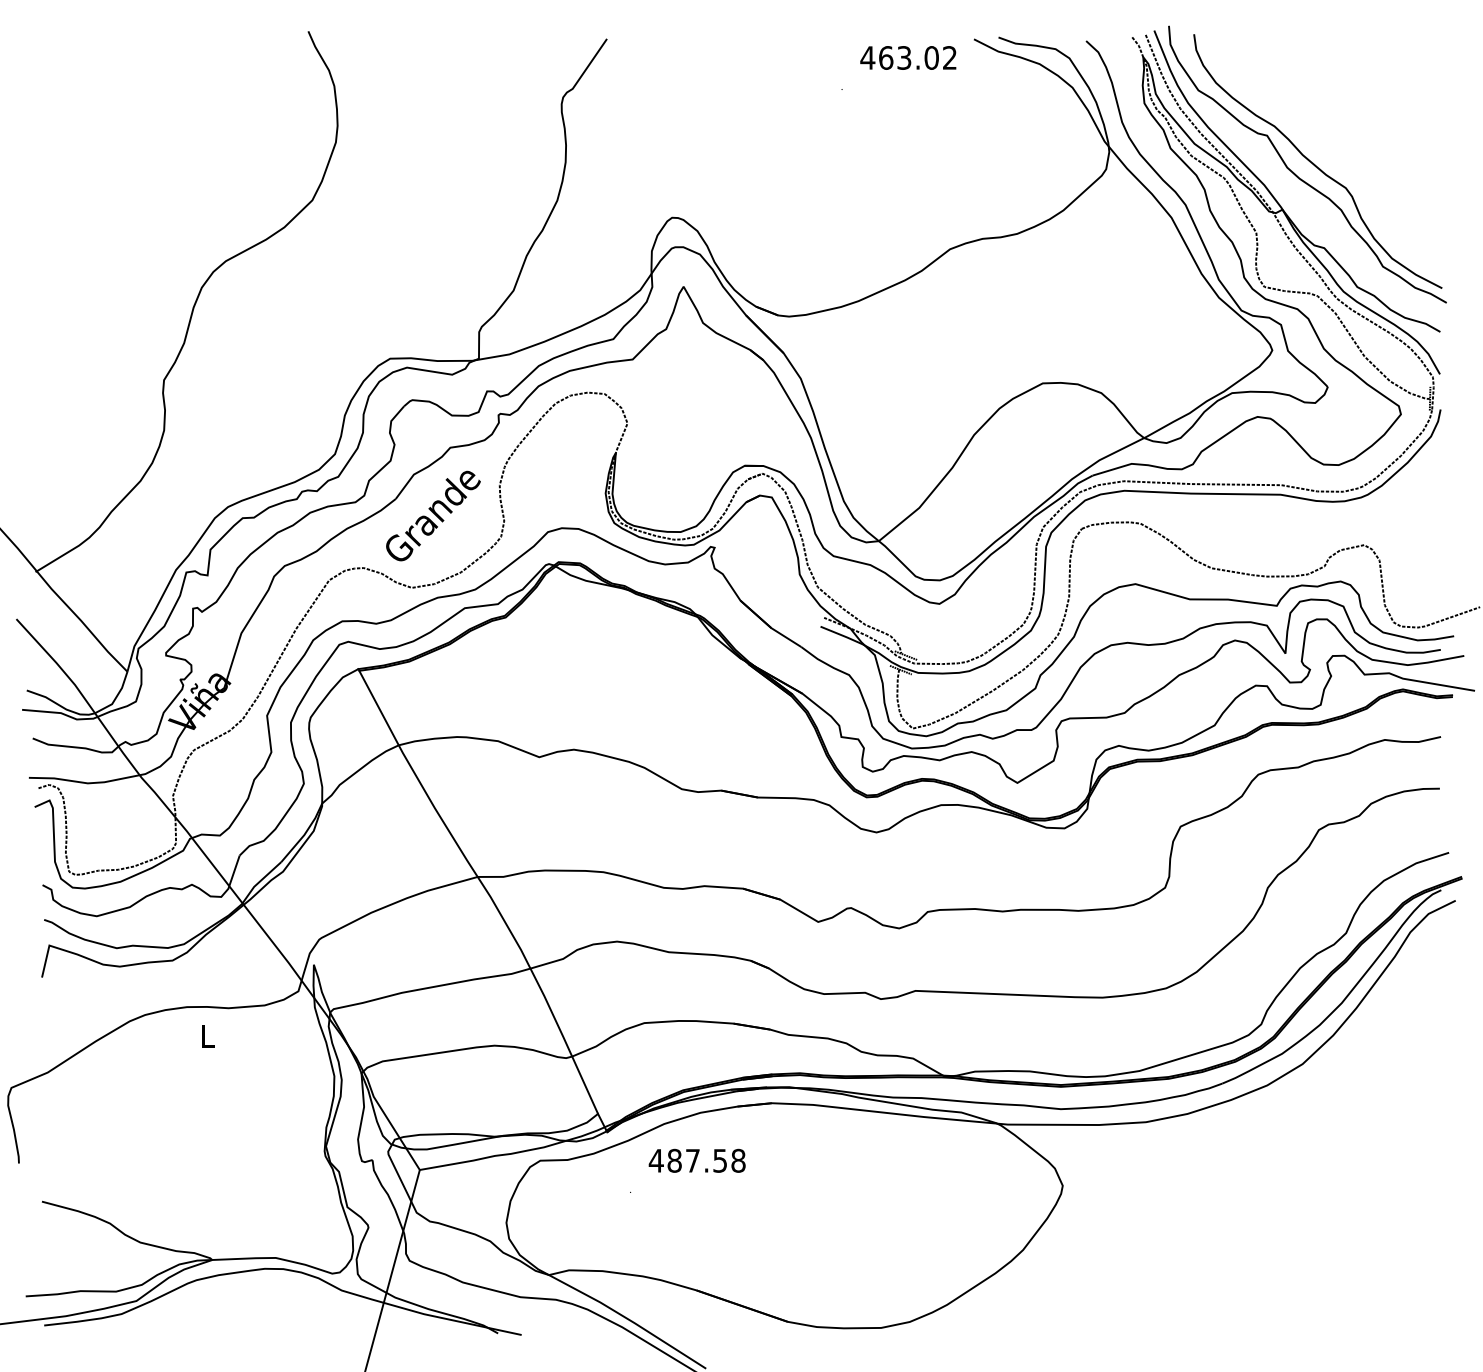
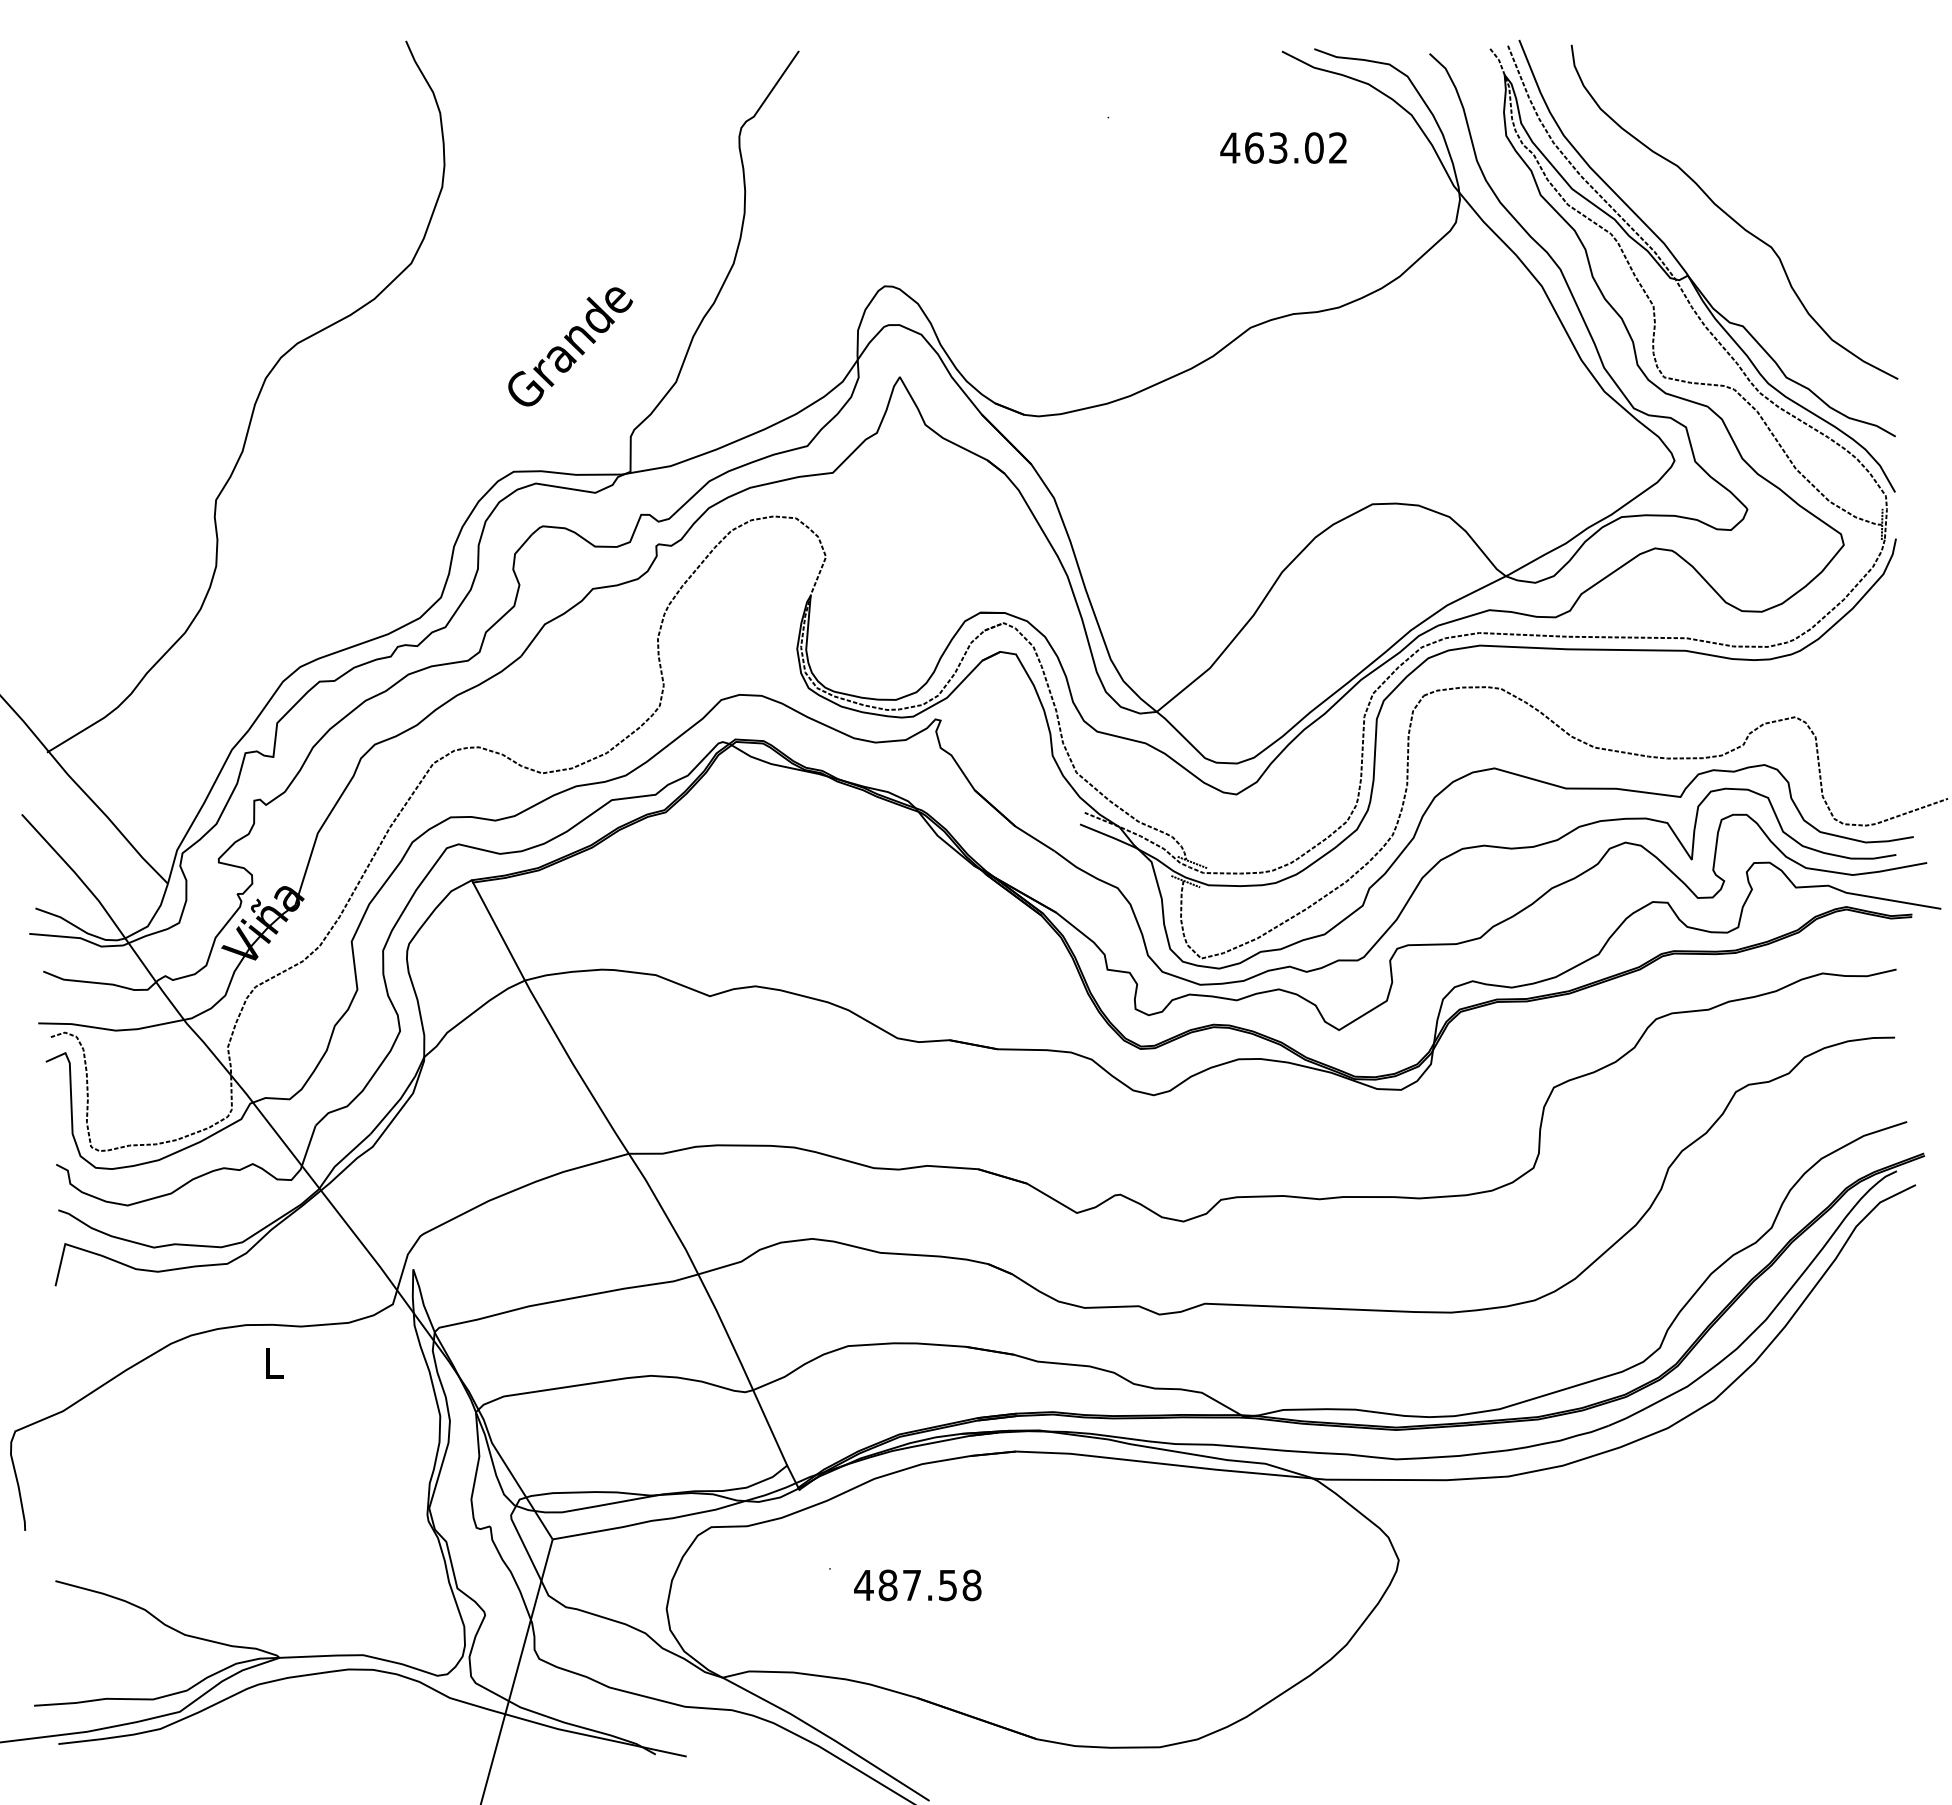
text: (908, 57) -> (1283, 147), moved
curve: (1297, 175) -> (1707, 230), removed
text: (433, 515) -> (570, 346), moved
text: (697, 1160) -> (917, 1585), moved

